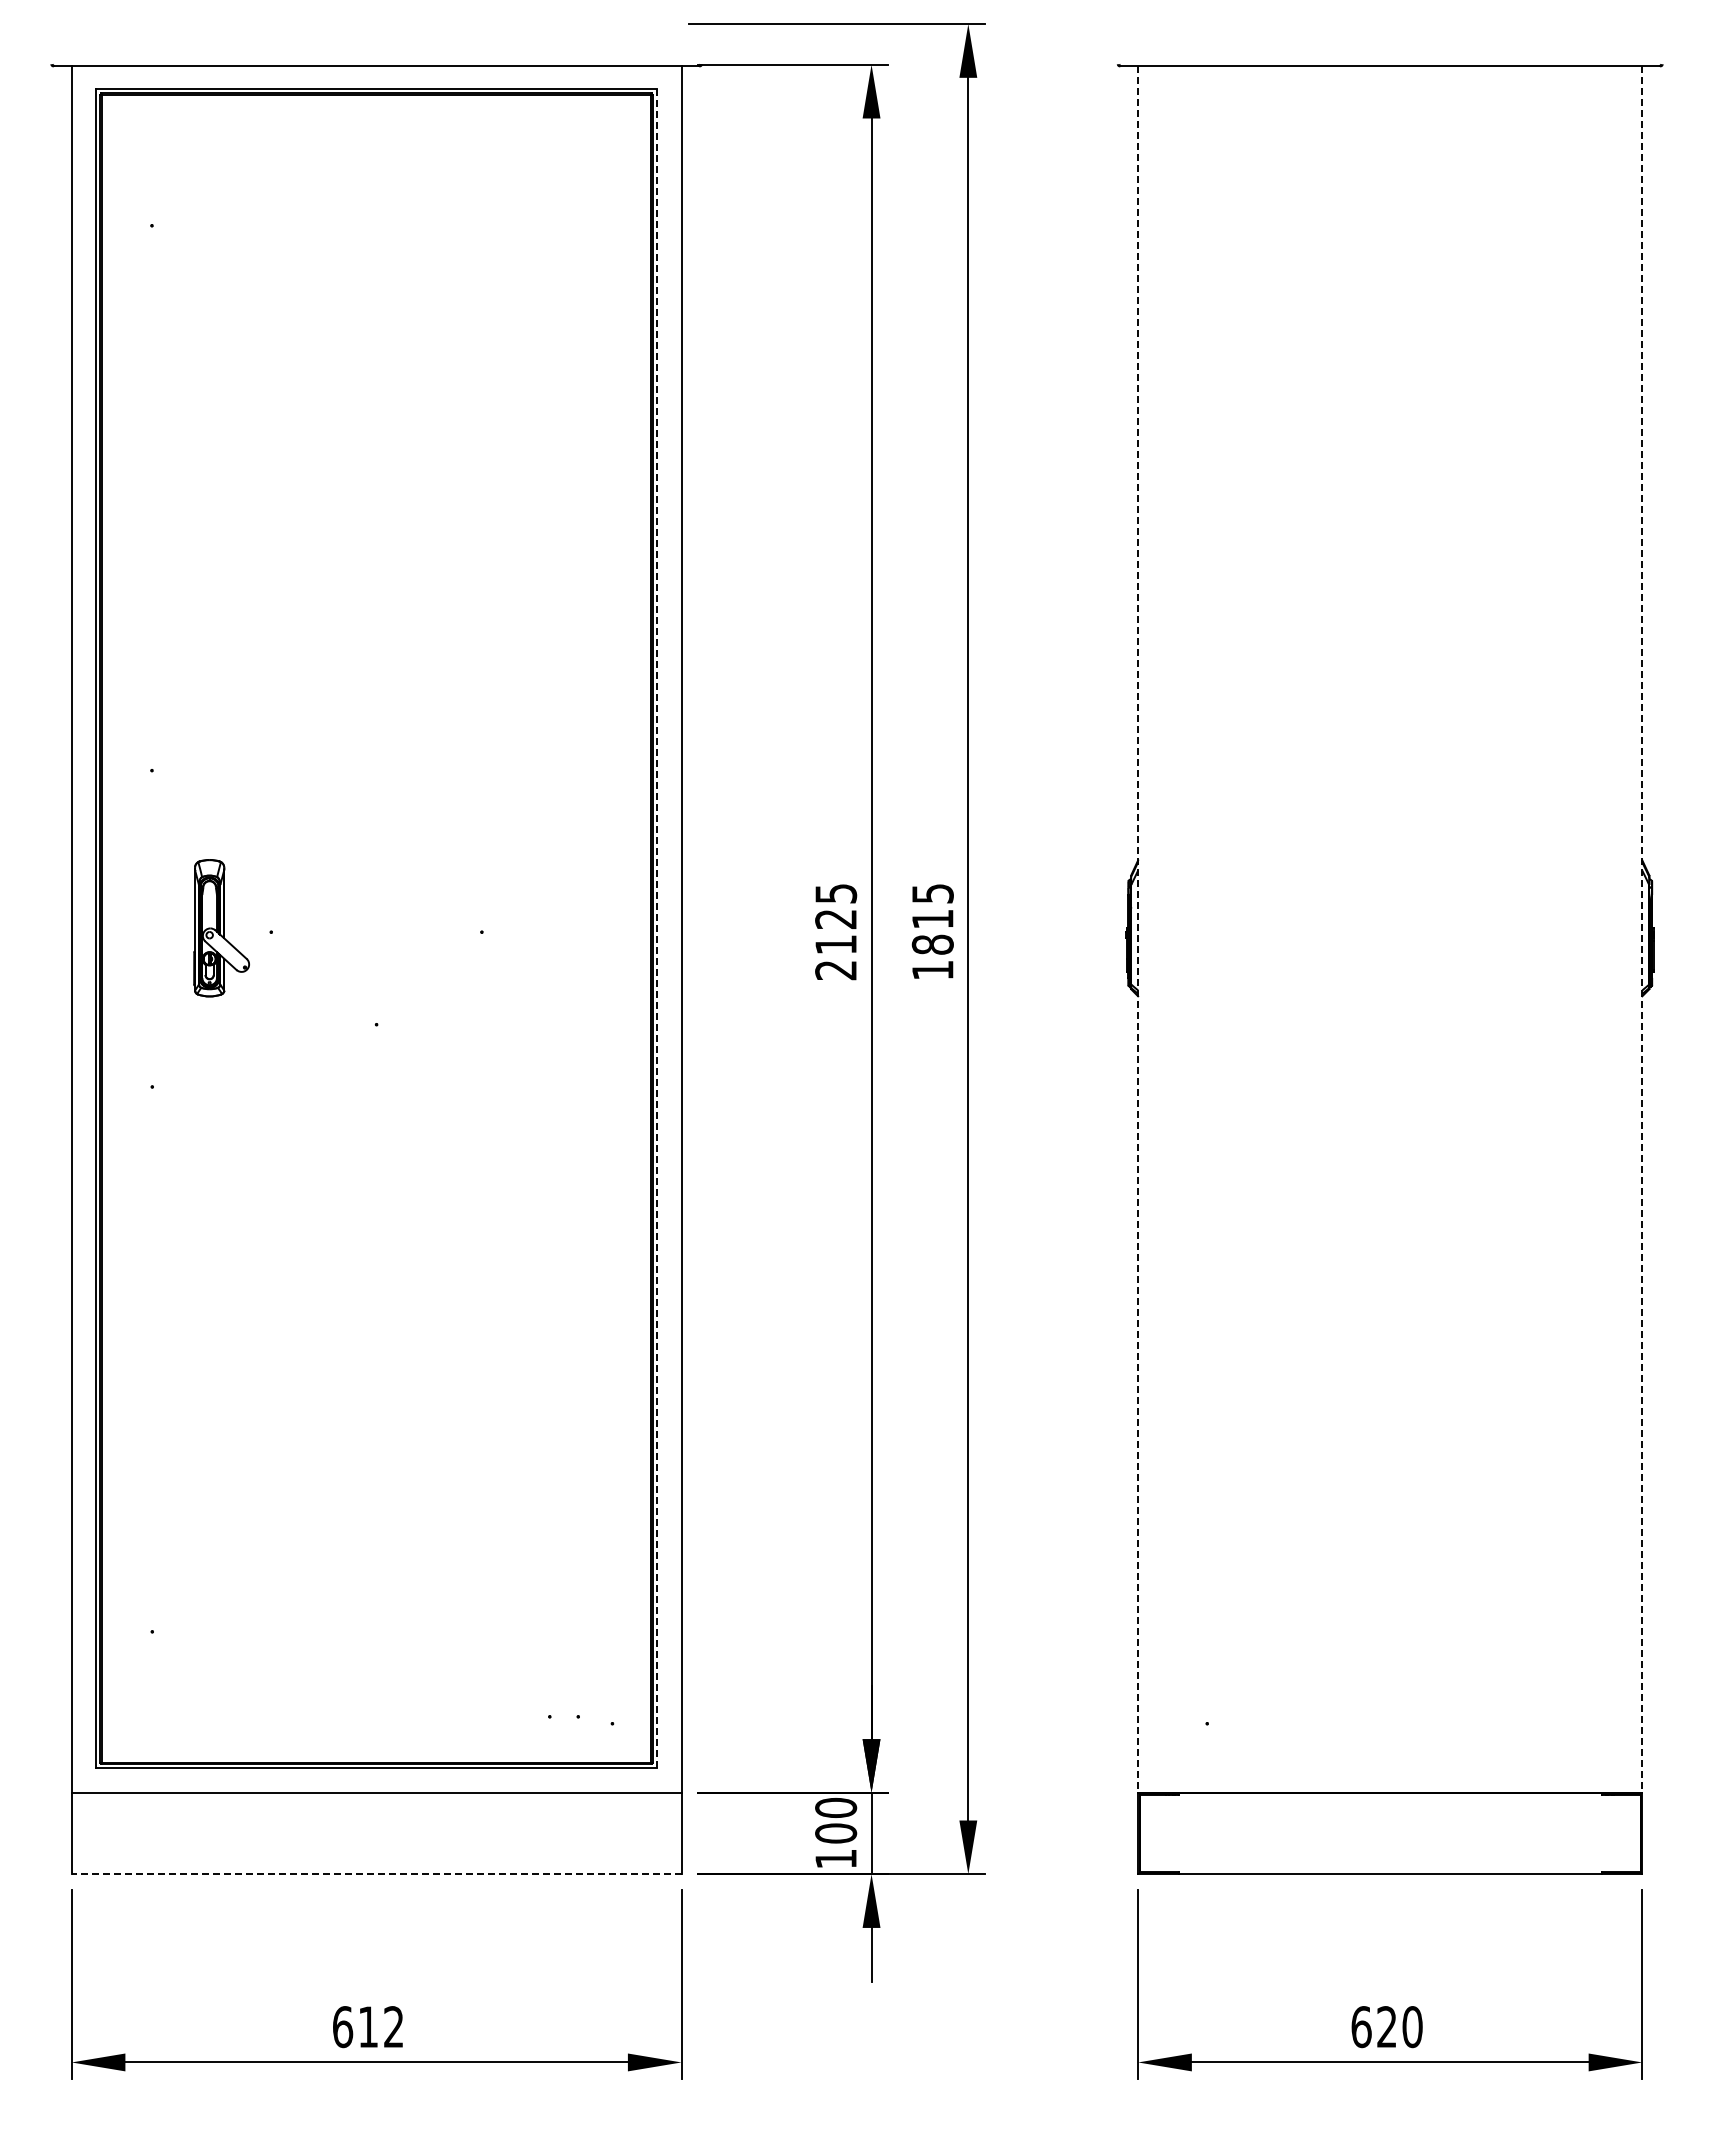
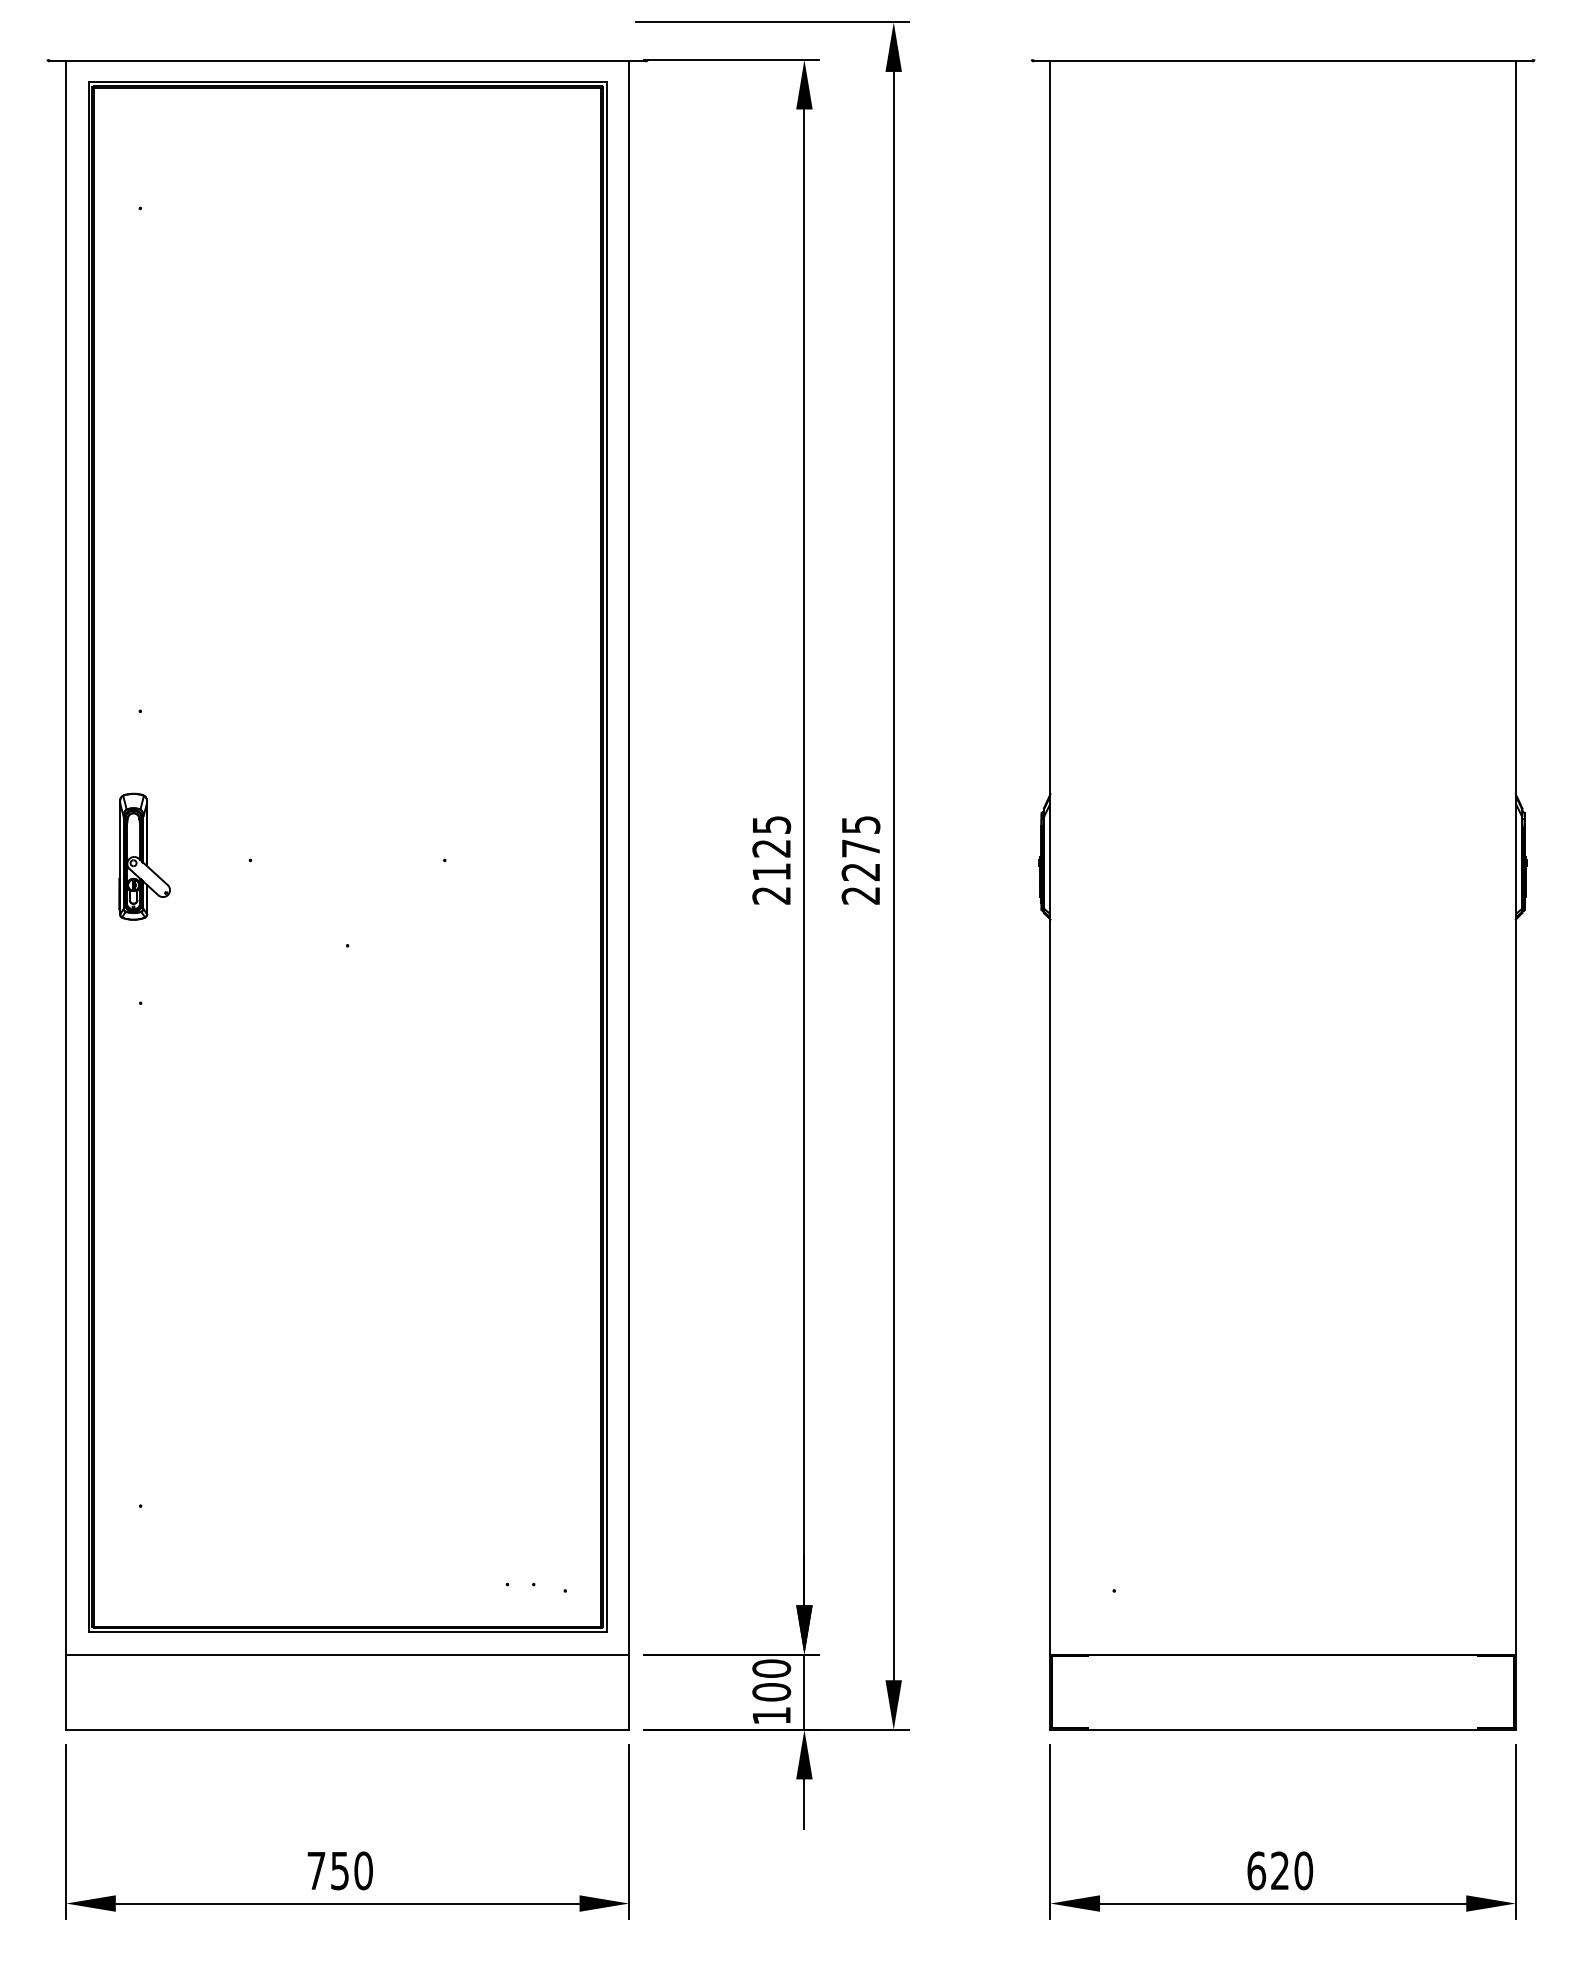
part: (221, 928) -> (144, 857), moved
line: (657, 928) -> (606, 857), dashed -> solid
line: (1138, 930) -> (1050, 858), dashed -> solid
line: (1642, 930) -> (1515, 858), dashed -> solid
text: (932, 945) -> (860, 872), 1815 -> 2275
line: (376, 1874) -> (347, 1730), dashed -> solid
text: (368, 2027) -> (340, 1871), 612 -> 750

